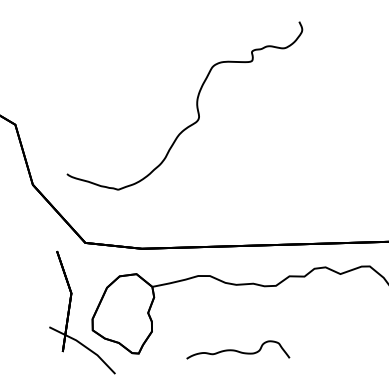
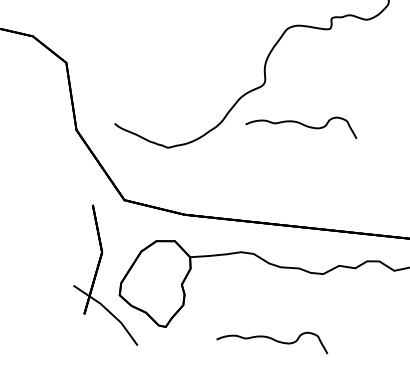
part: (238, 149) -> (302, 121), added

